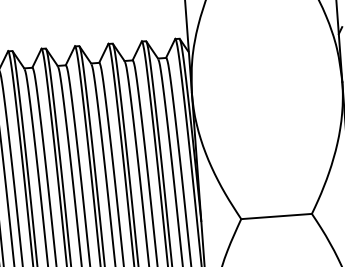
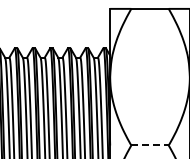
line: (277, 216) -> (150, 145), solid -> dashed

